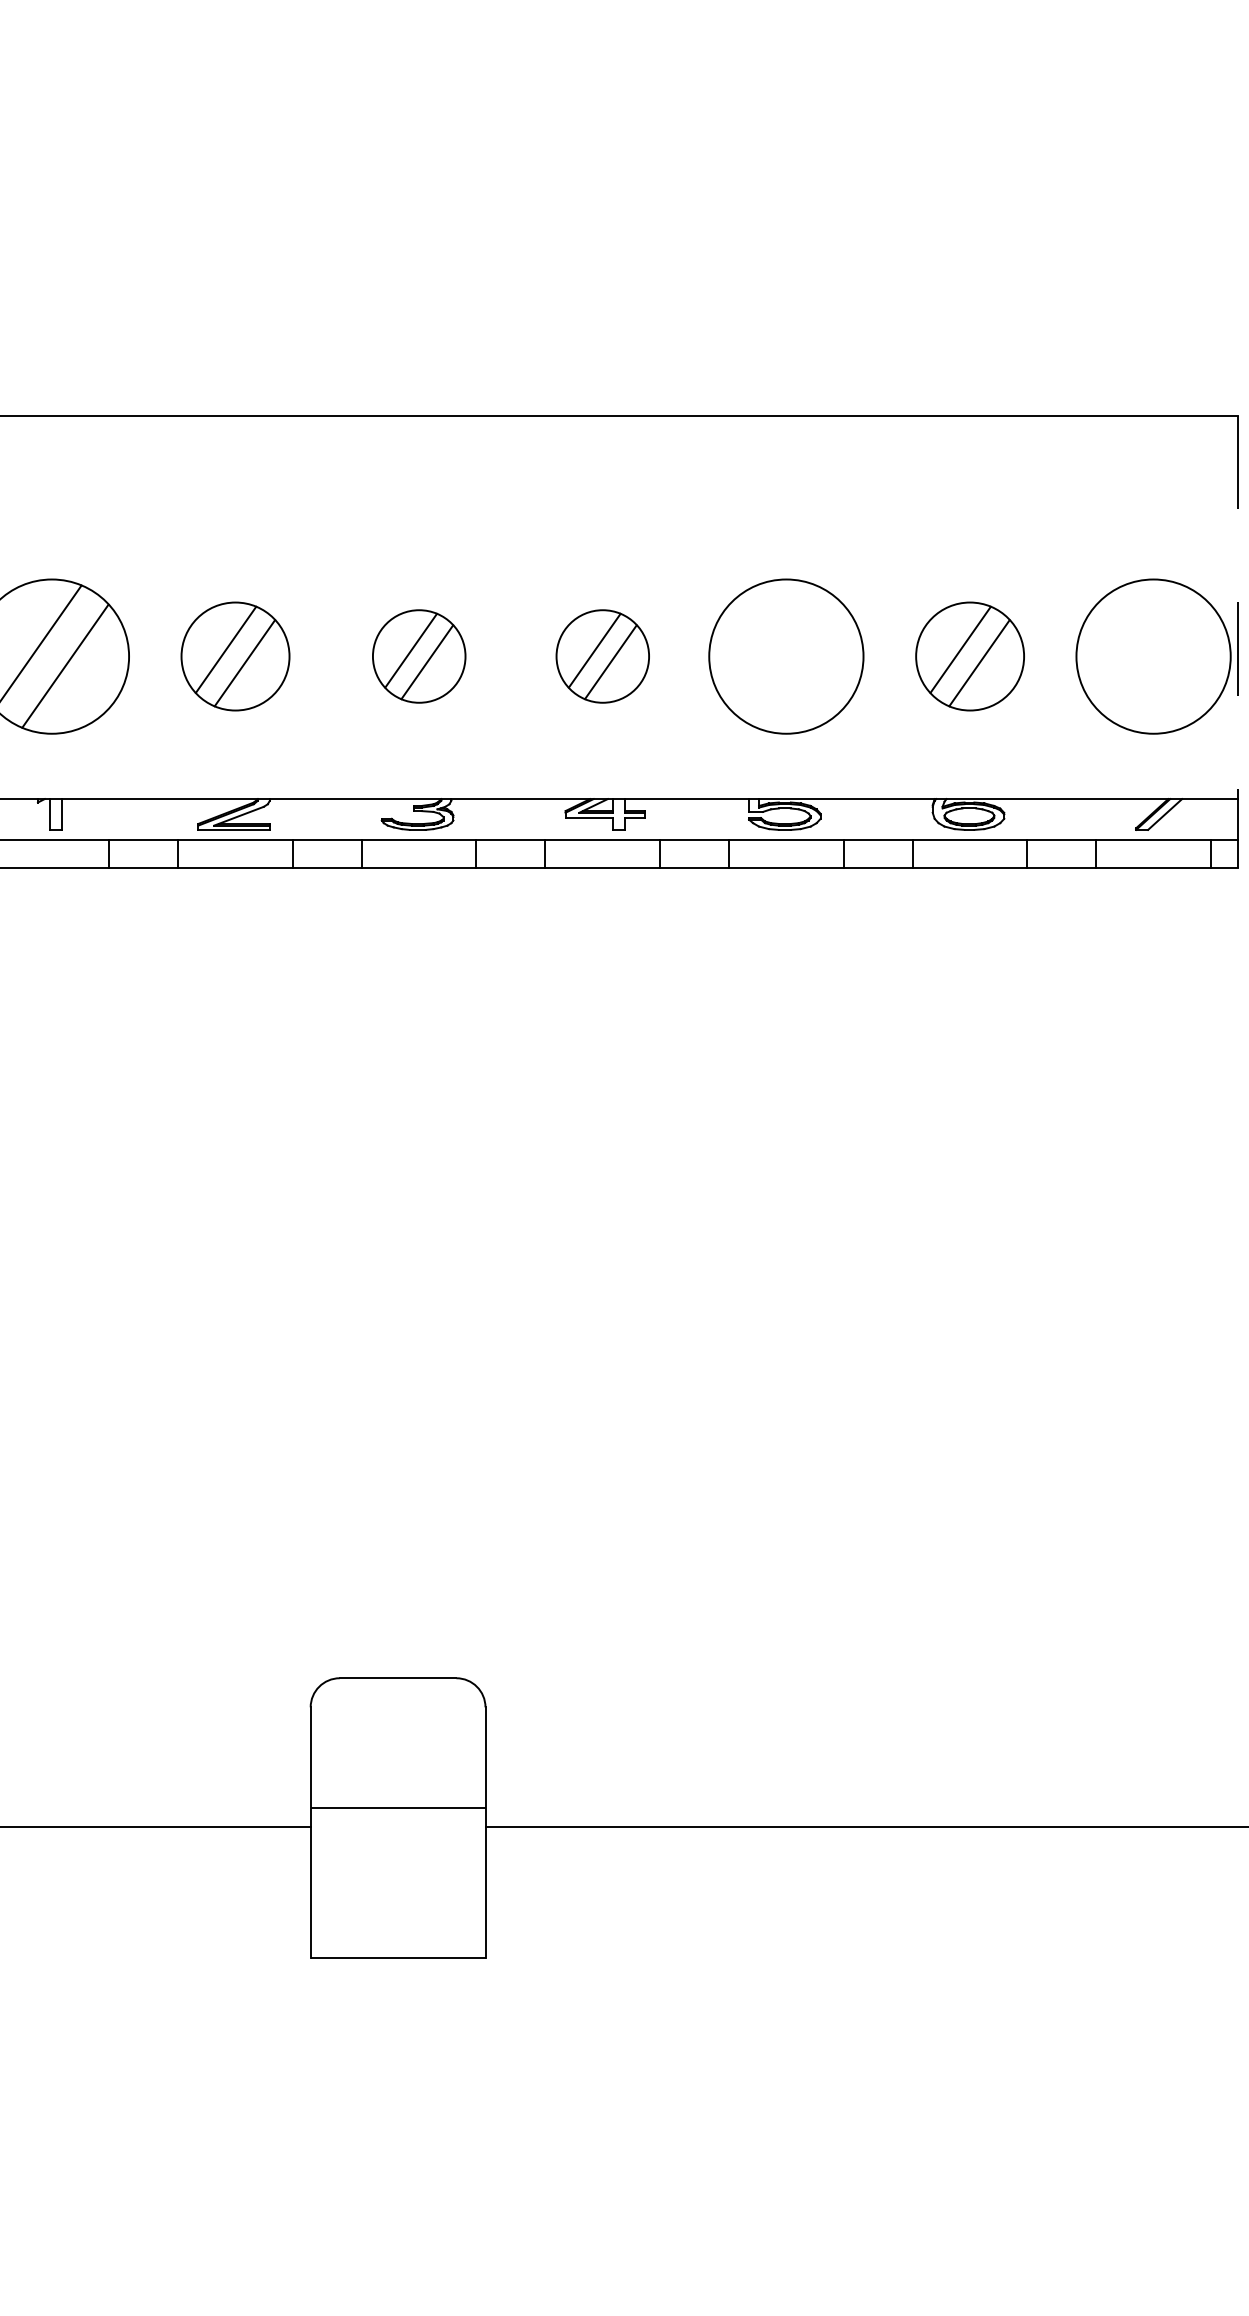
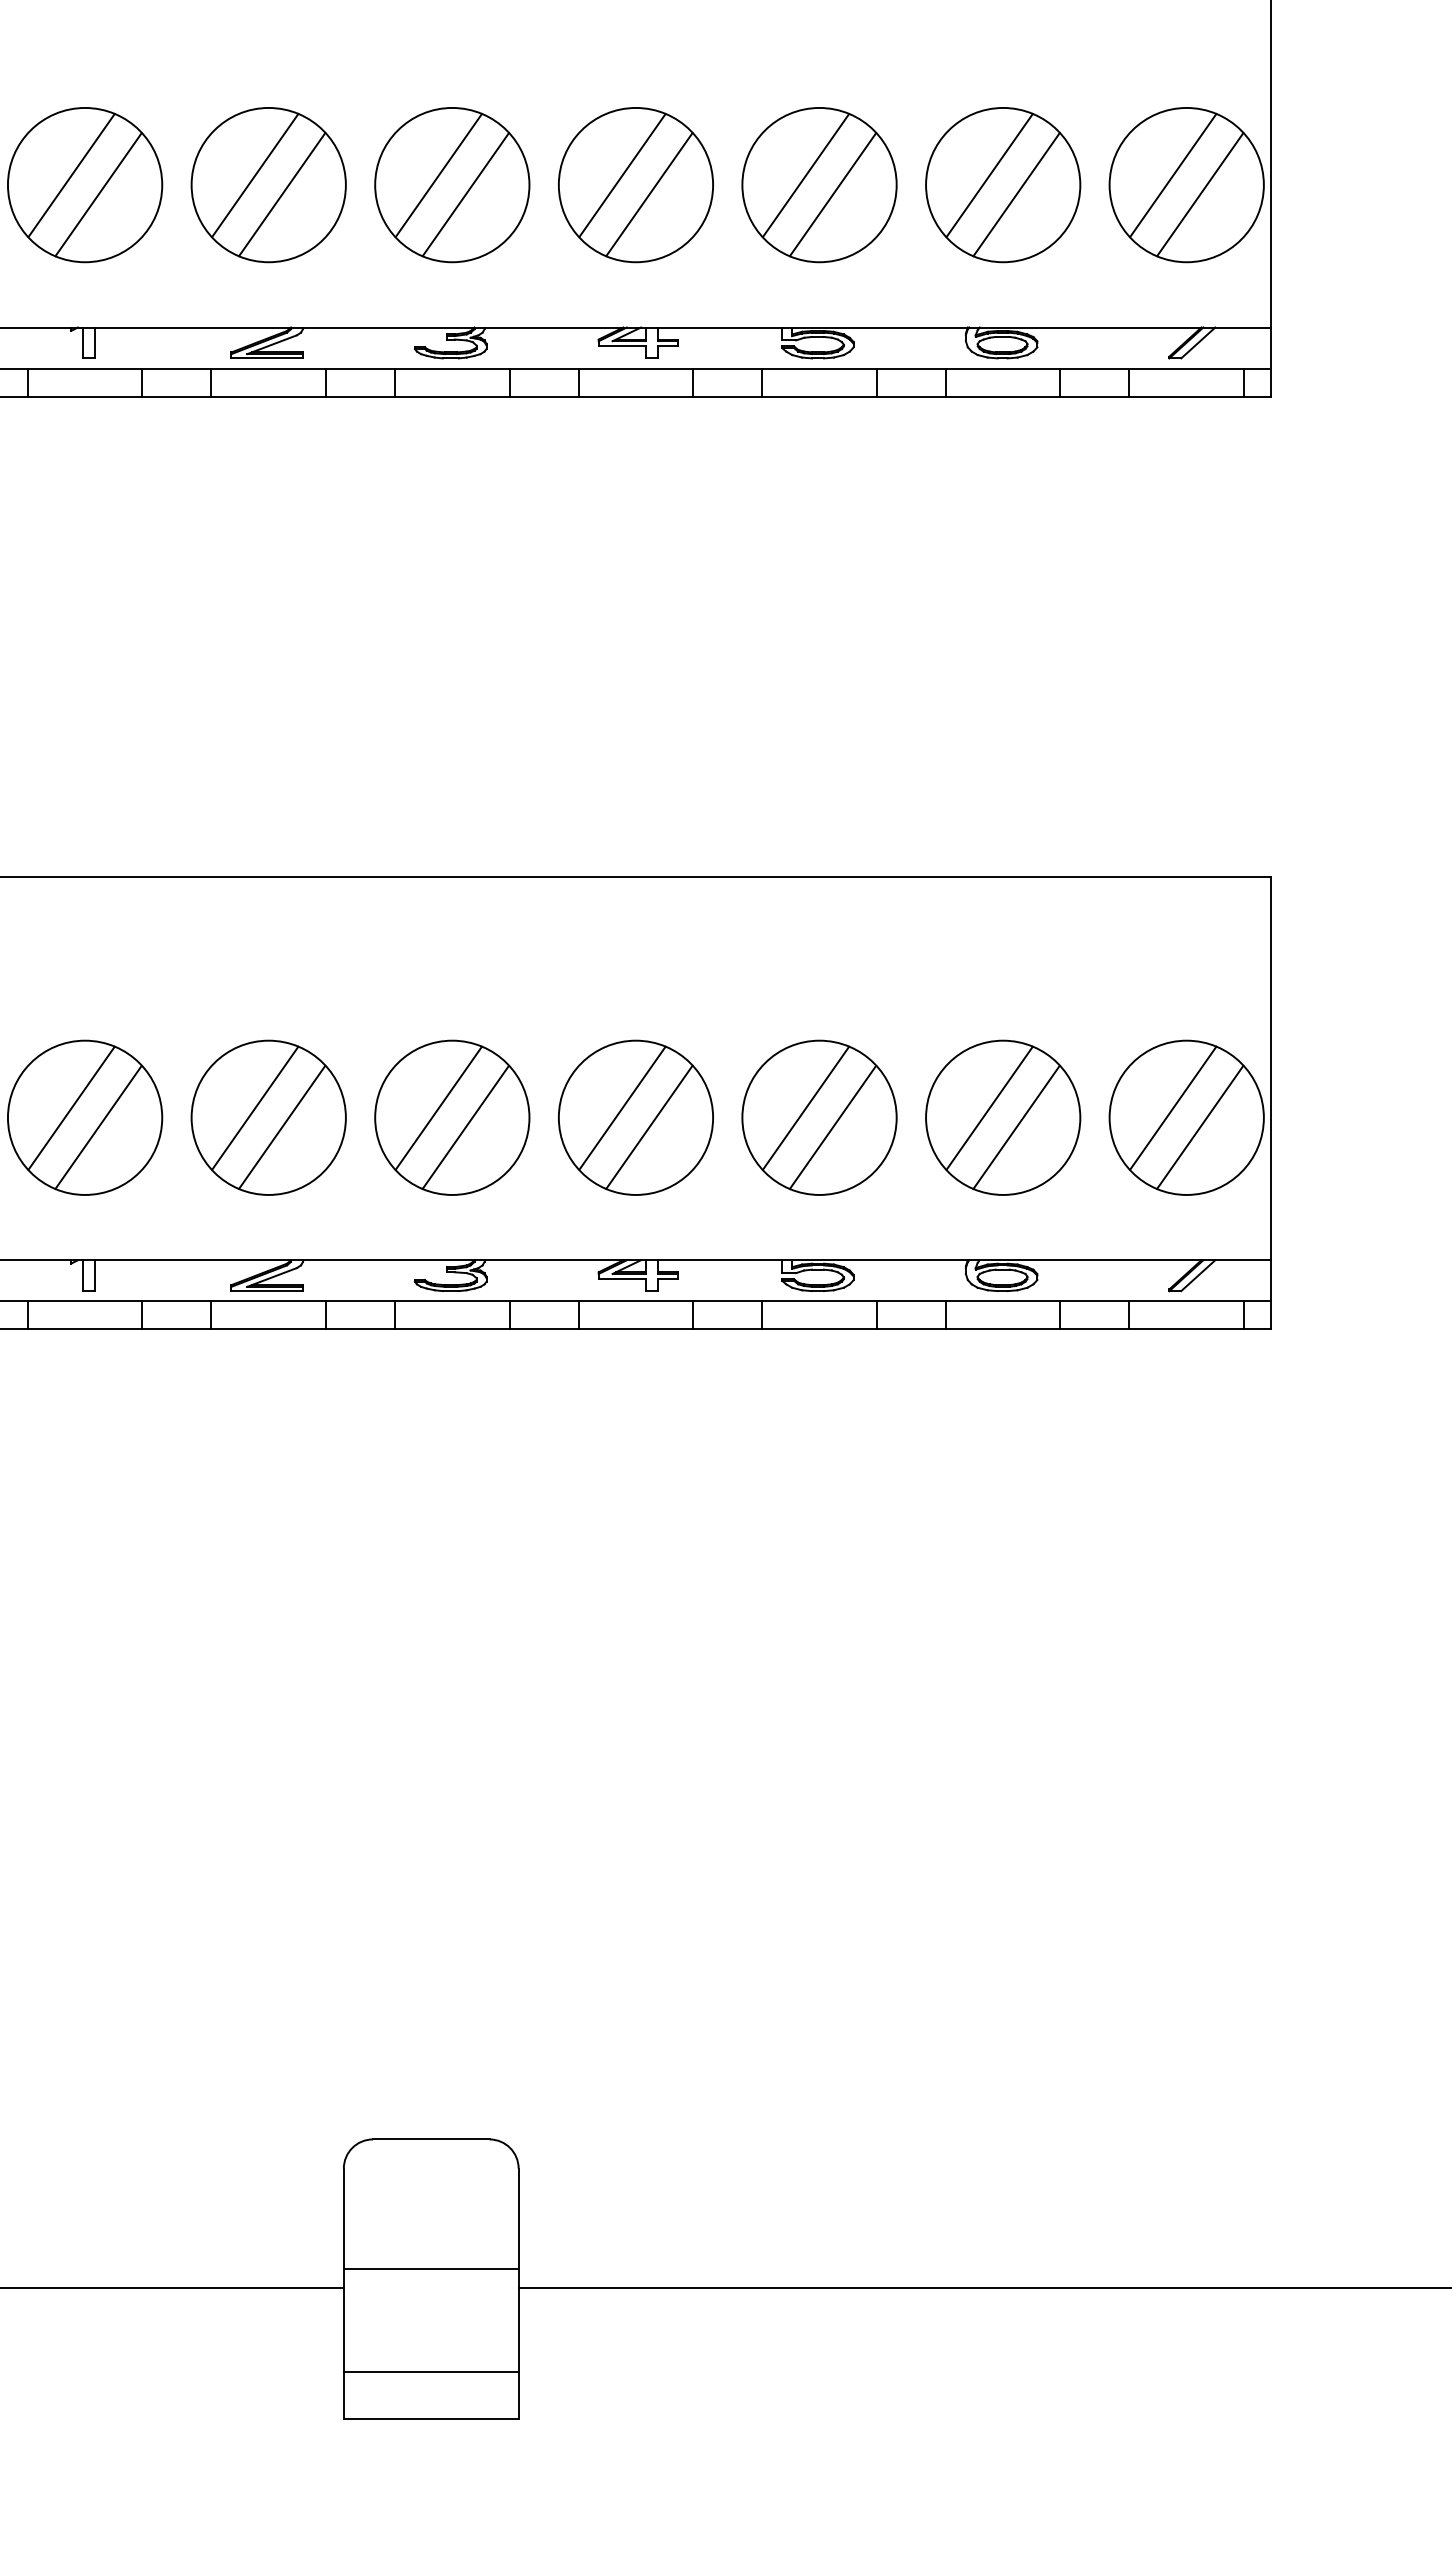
line: (1238, 642) -> (1271, 1103), dashed -> solid
line: (773, 646) -> (806, 1107), added
line: (1140, 646) -> (1173, 1107), added
part: (235, 656) -> (268, 1117), size x1.43
part: (419, 656) -> (452, 1117), size x1.67
part: (602, 656) -> (635, 1117), size x1.67
part: (970, 656) -> (1003, 1117), size x1.43
line: (799, 666) -> (832, 1127), added
line: (1167, 666) -> (1200, 1127), added
line: (397, 1911) -> (430, 2372), added

